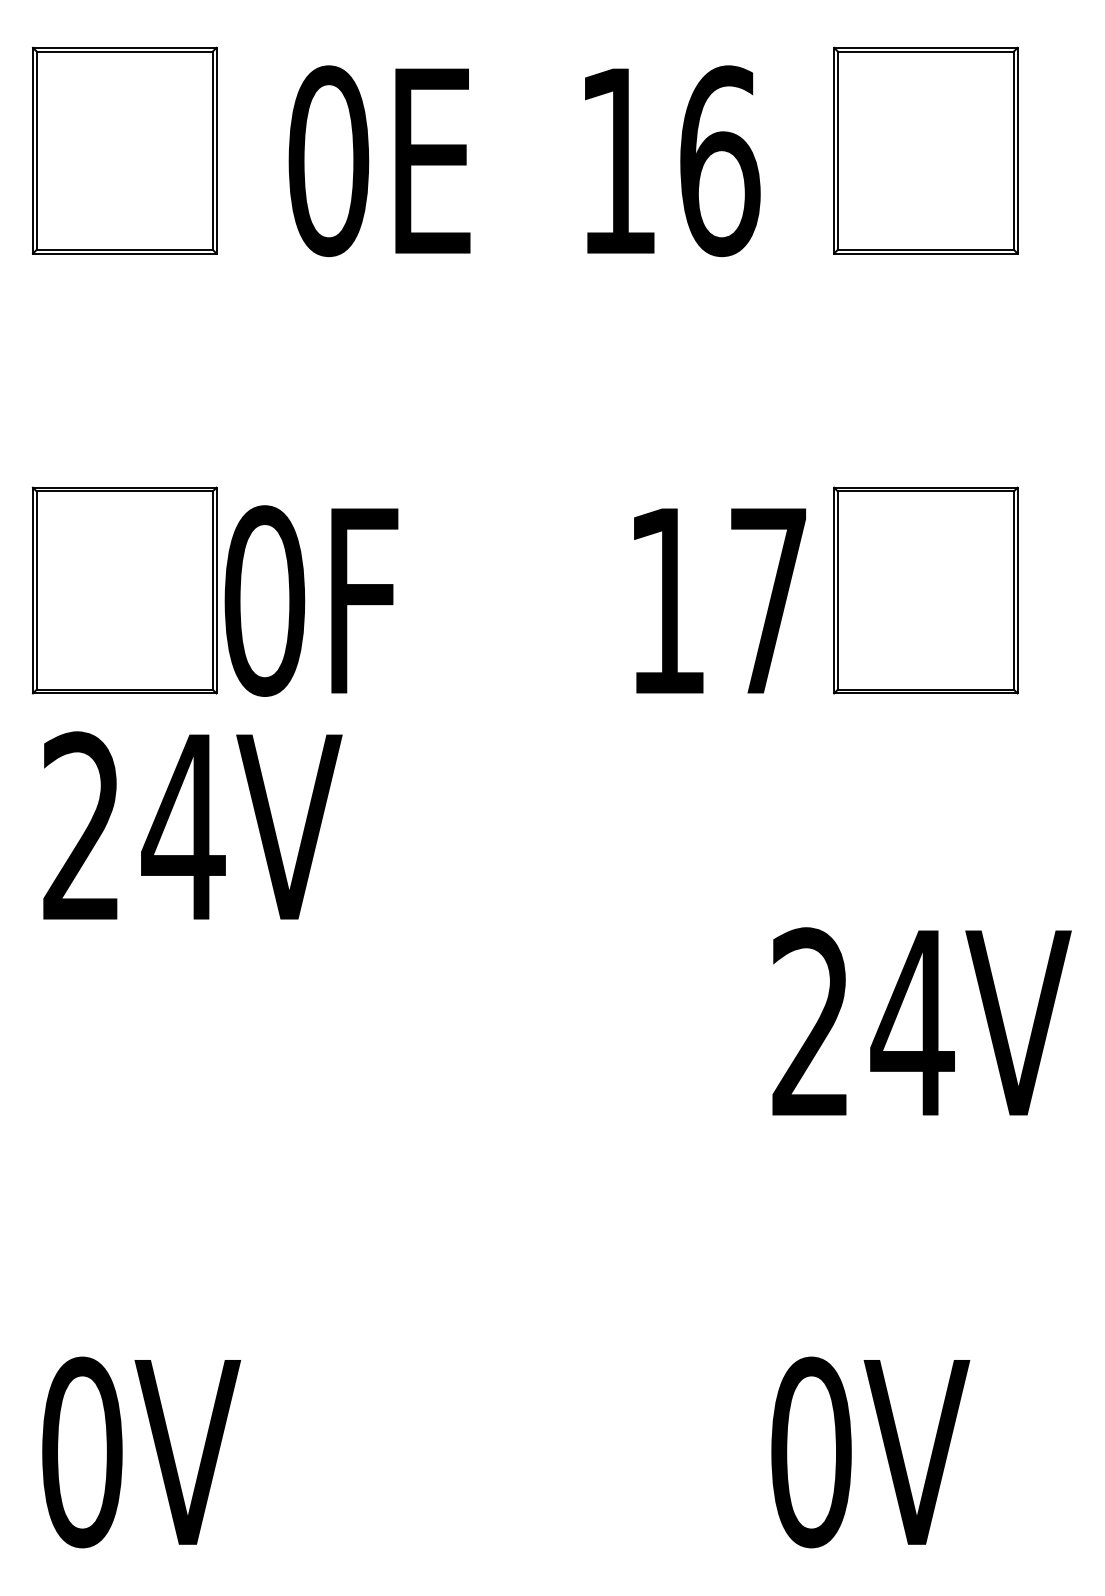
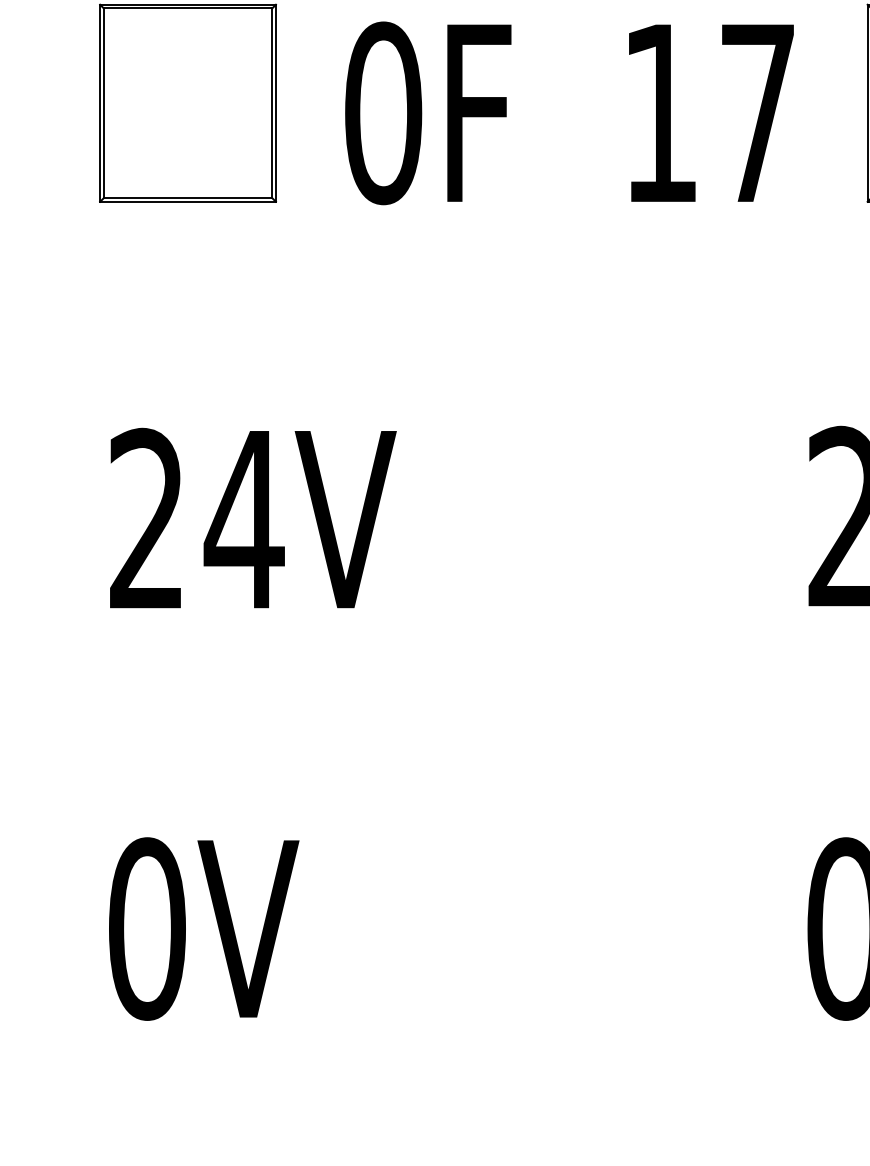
text: (311, 600) -> (428, 112), moved
text: (719, 600) -> (710, 112), moved
text: (192, 825) -> (252, 518), moved

